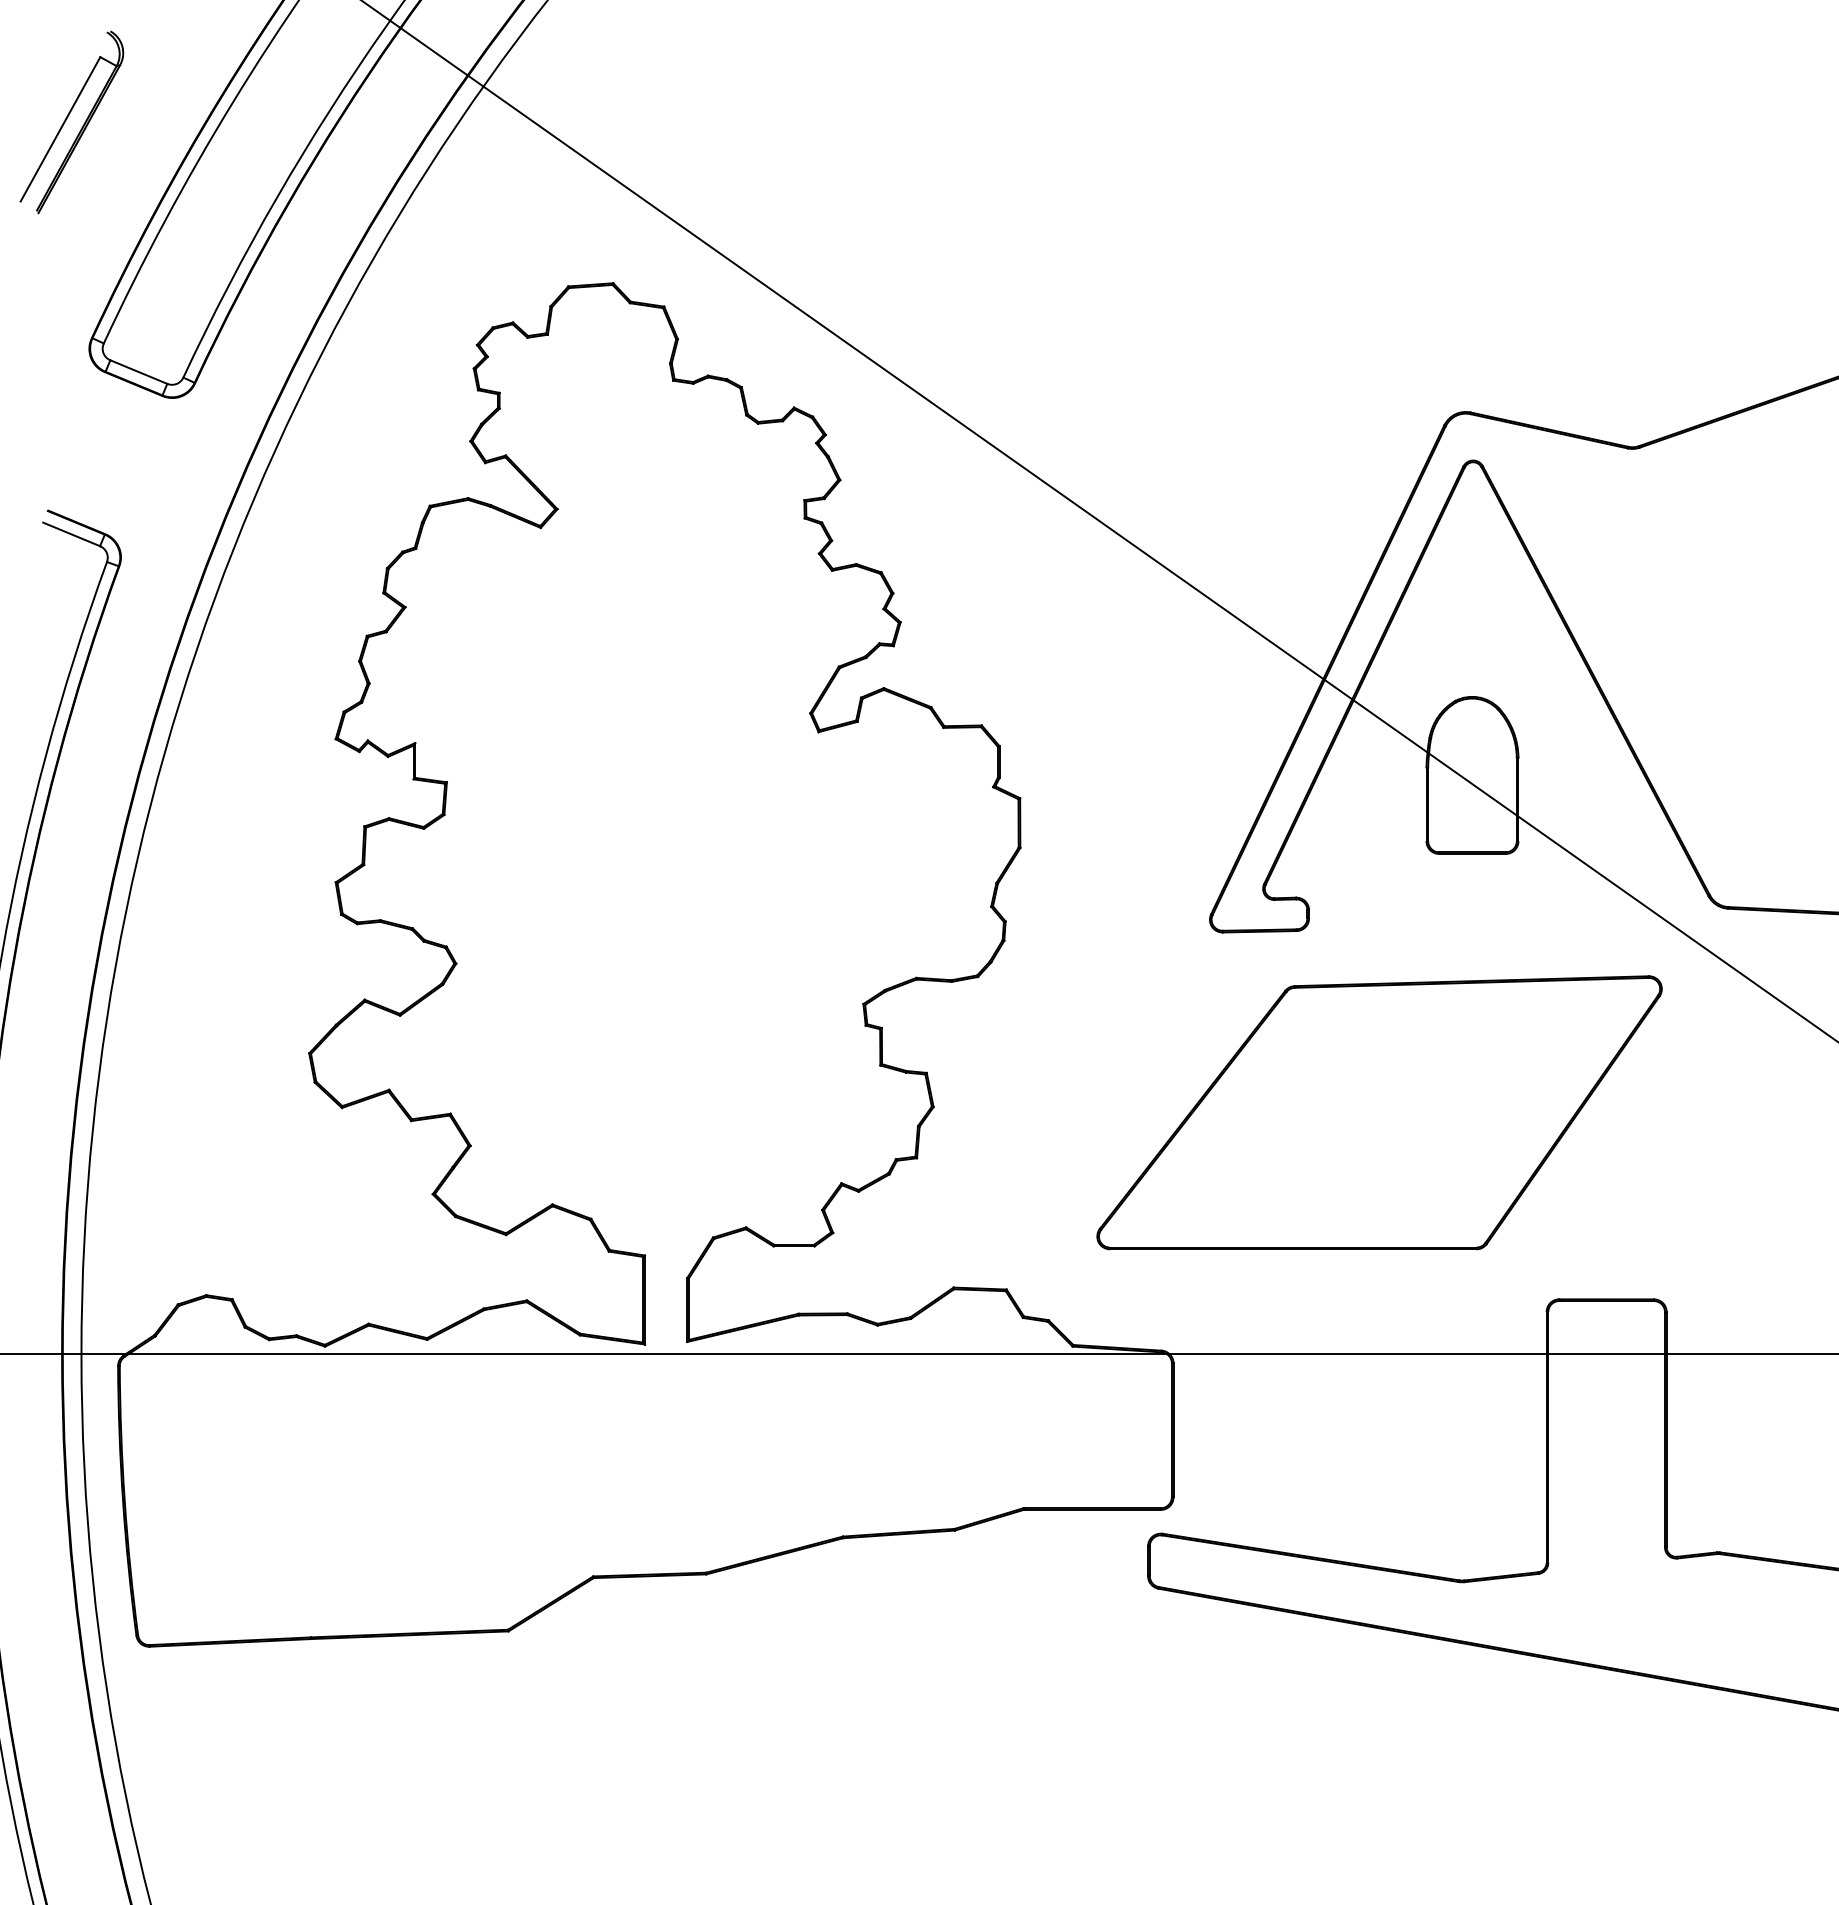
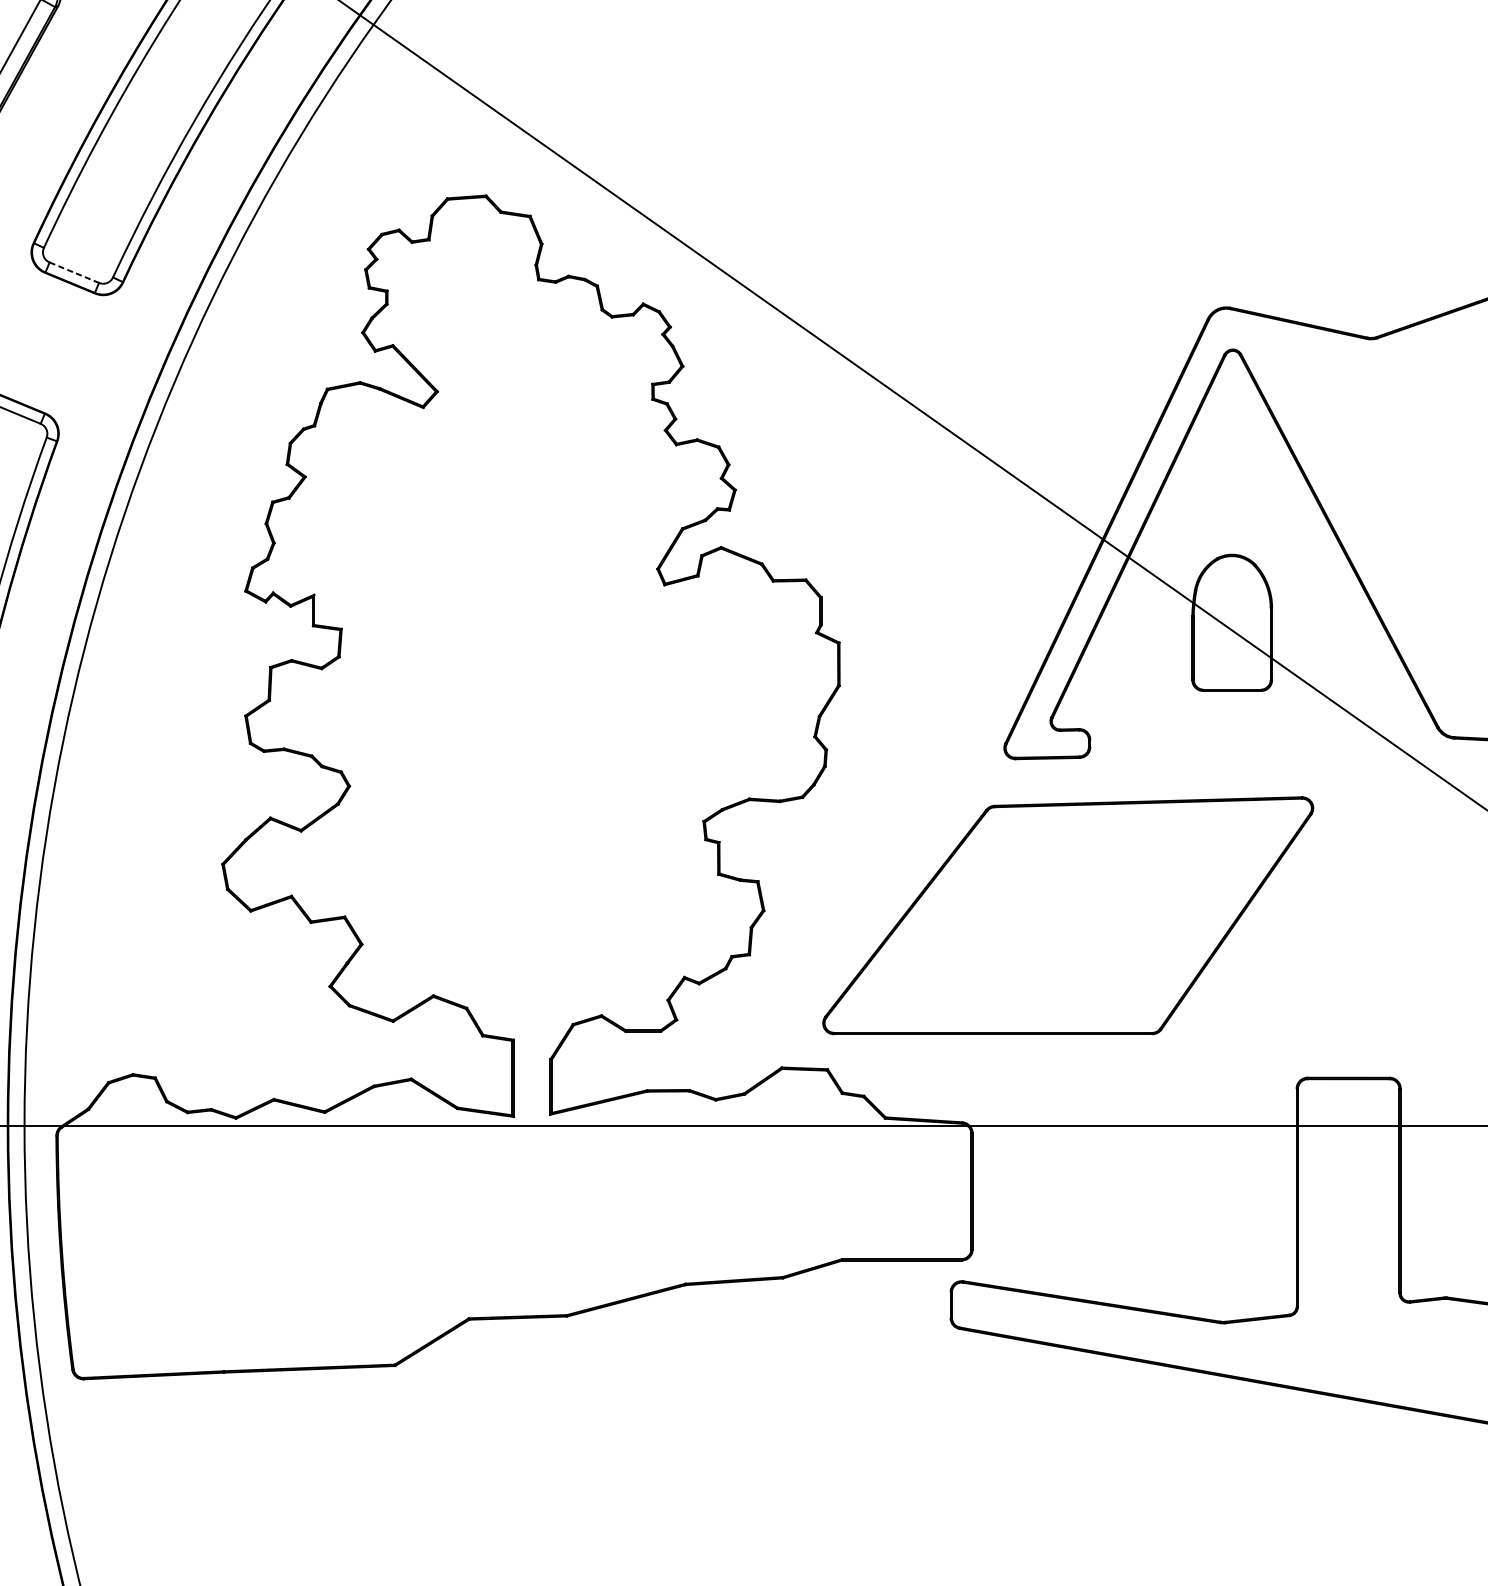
line: (138, 372) -> (74, 273), solid -> dashed
part: (1379, 1112) -> (1068, 915), moved

